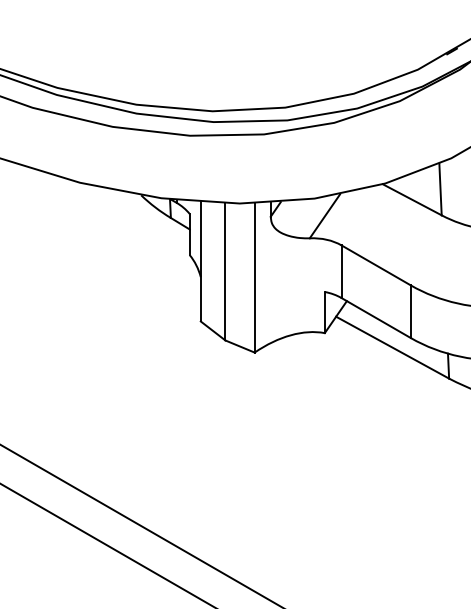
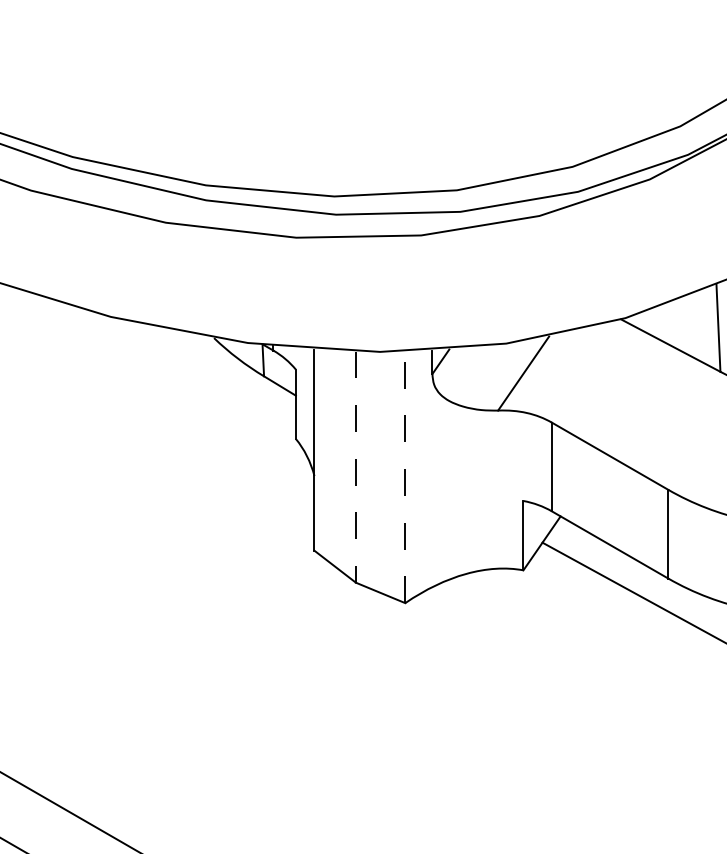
line: (225, 271) -> (356, 466), solid -> dashed
line: (254, 277) -> (404, 476), solid -> dashed

